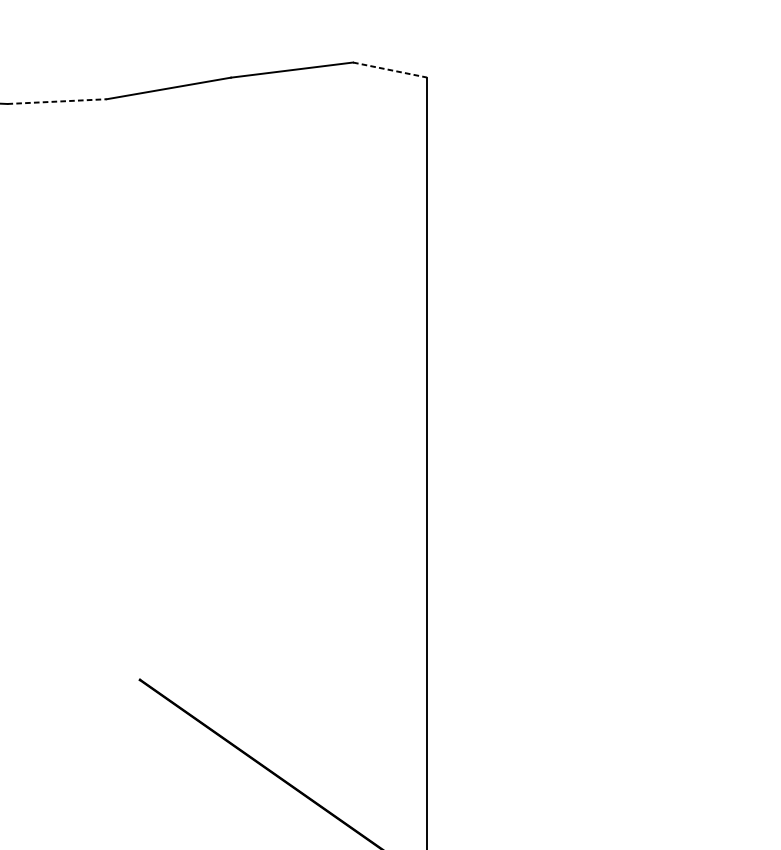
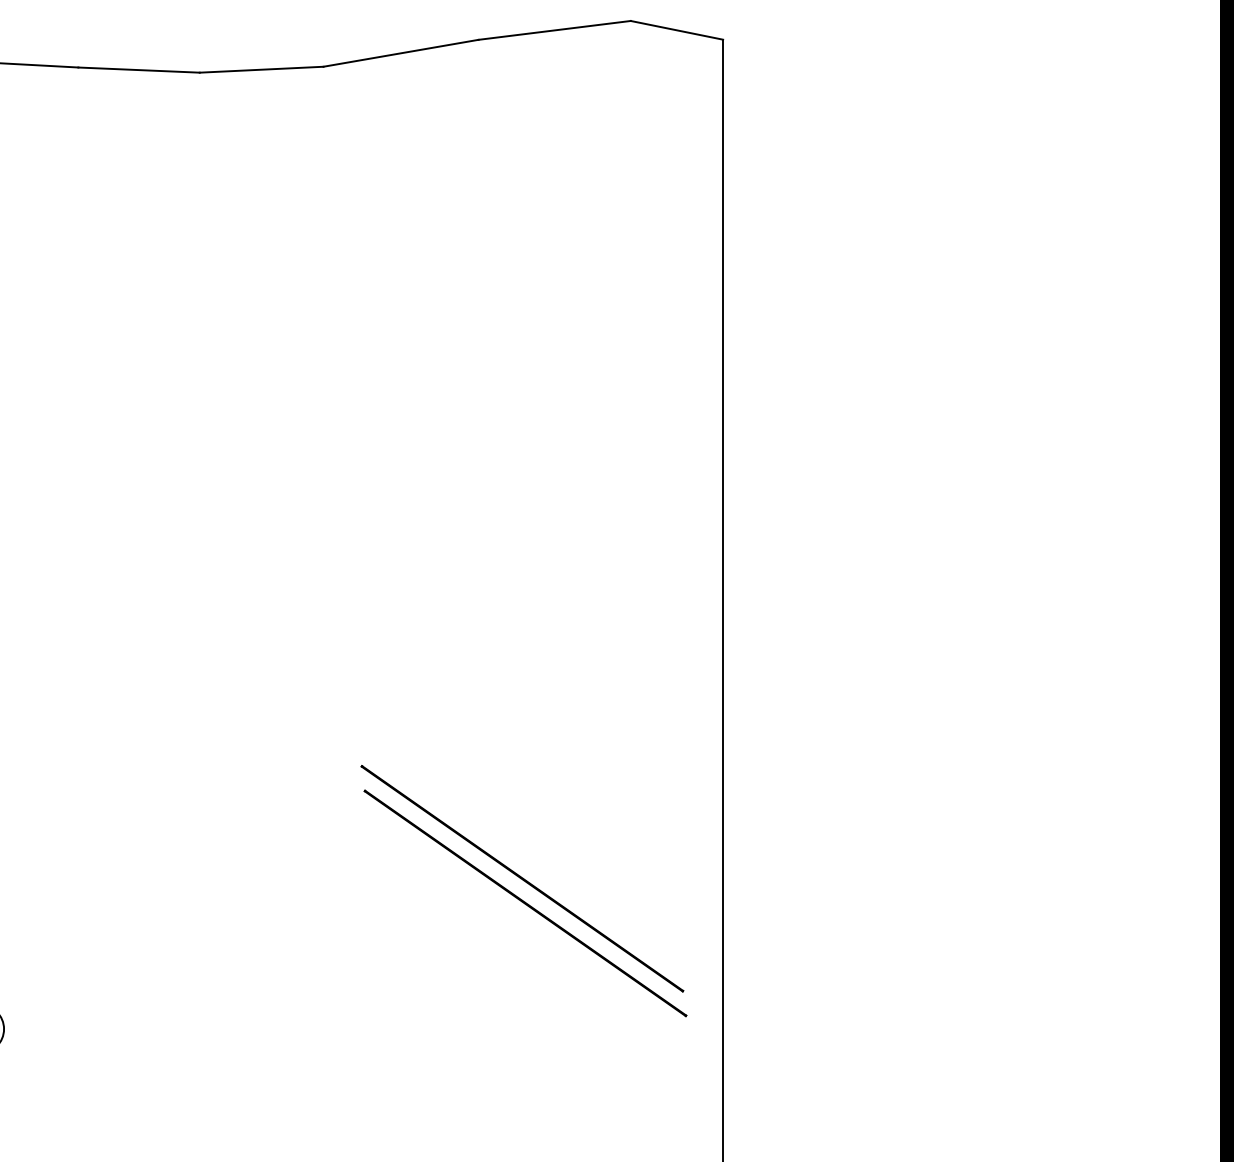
line: (390, 70) -> (677, 30), dashed -> solid
line: (57, 101) -> (261, 69), dashed -> solid
line: (266, 750) -> (522, 878), added

